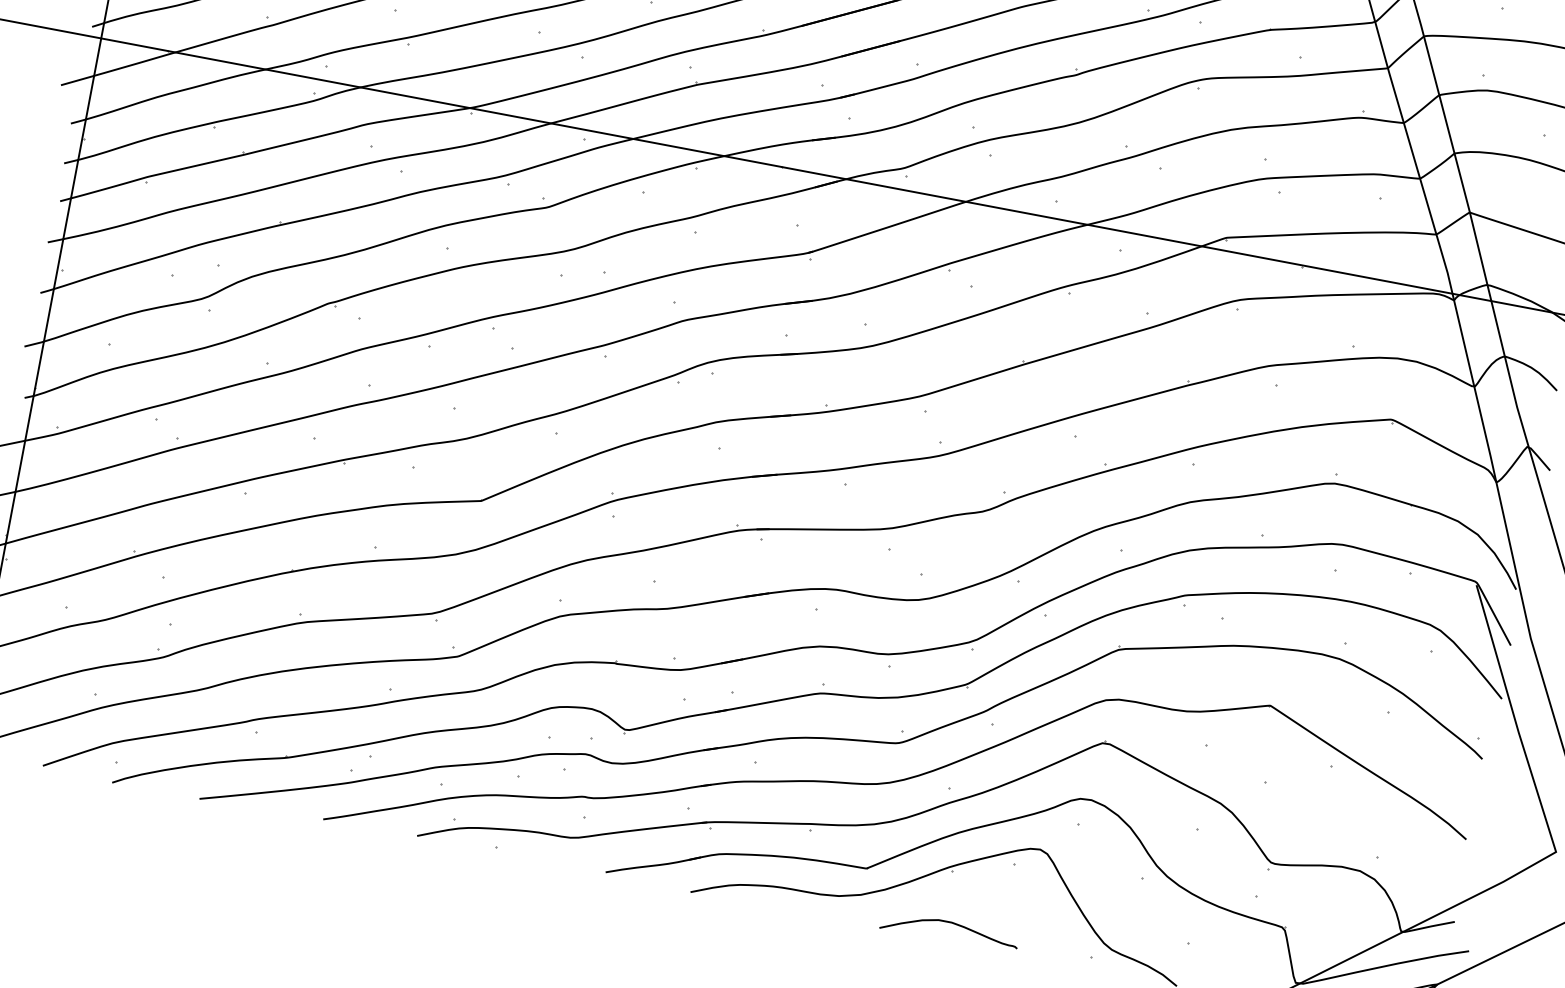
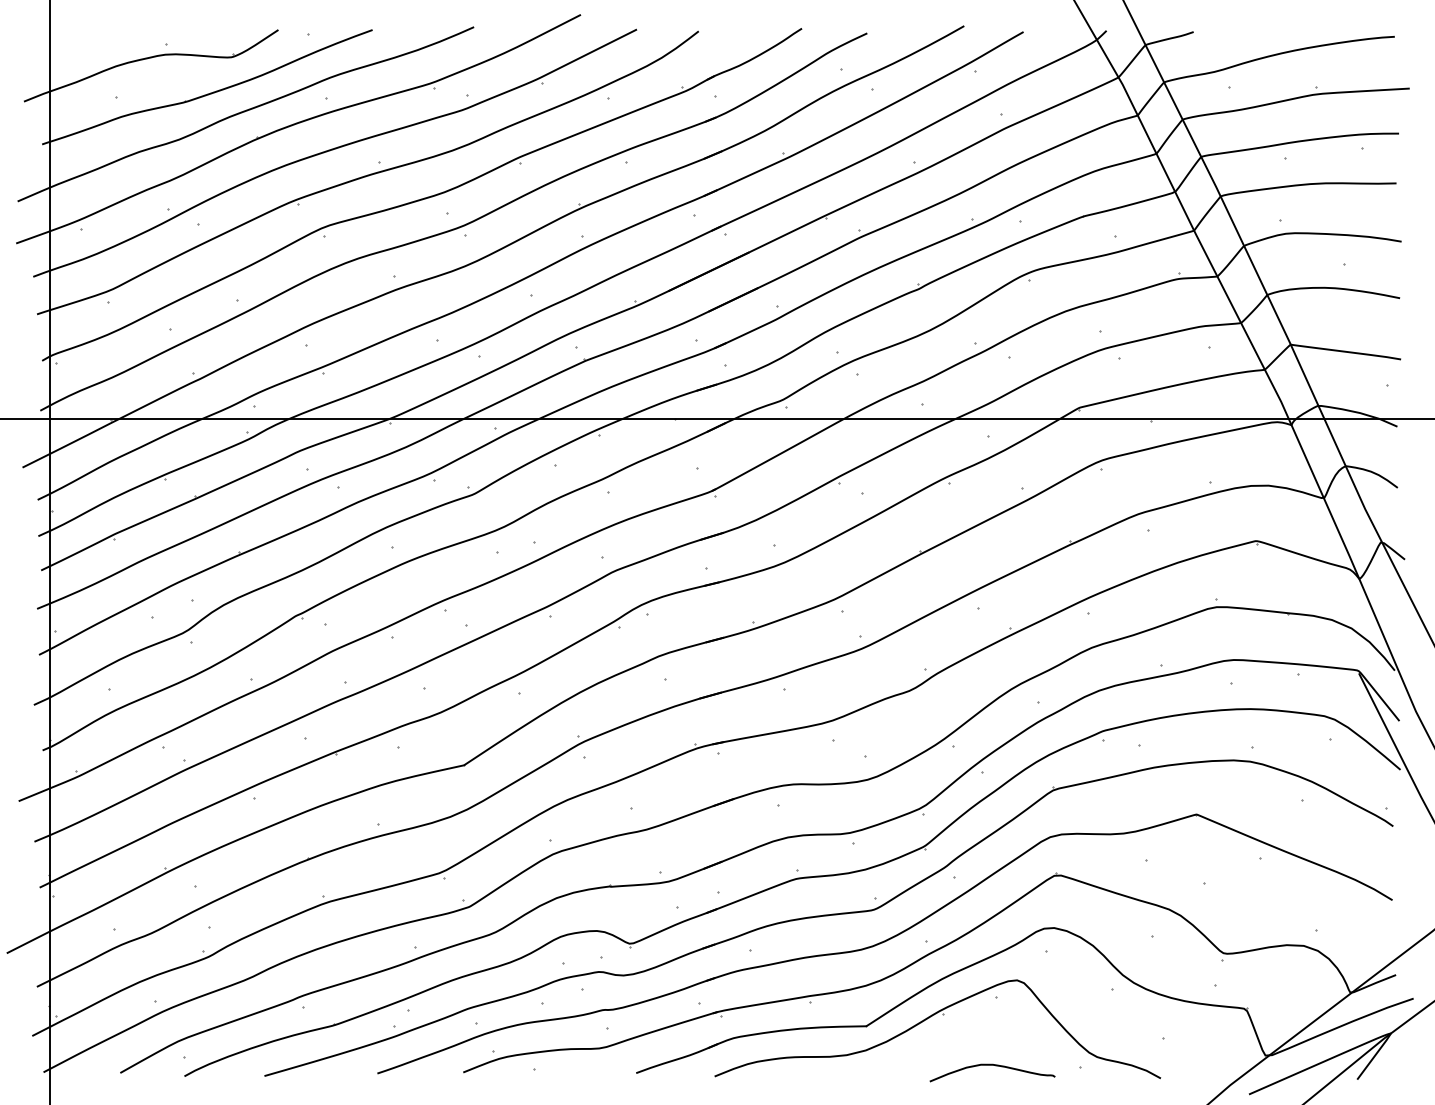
curve: (954, 925) -> (995, 1066), moved

